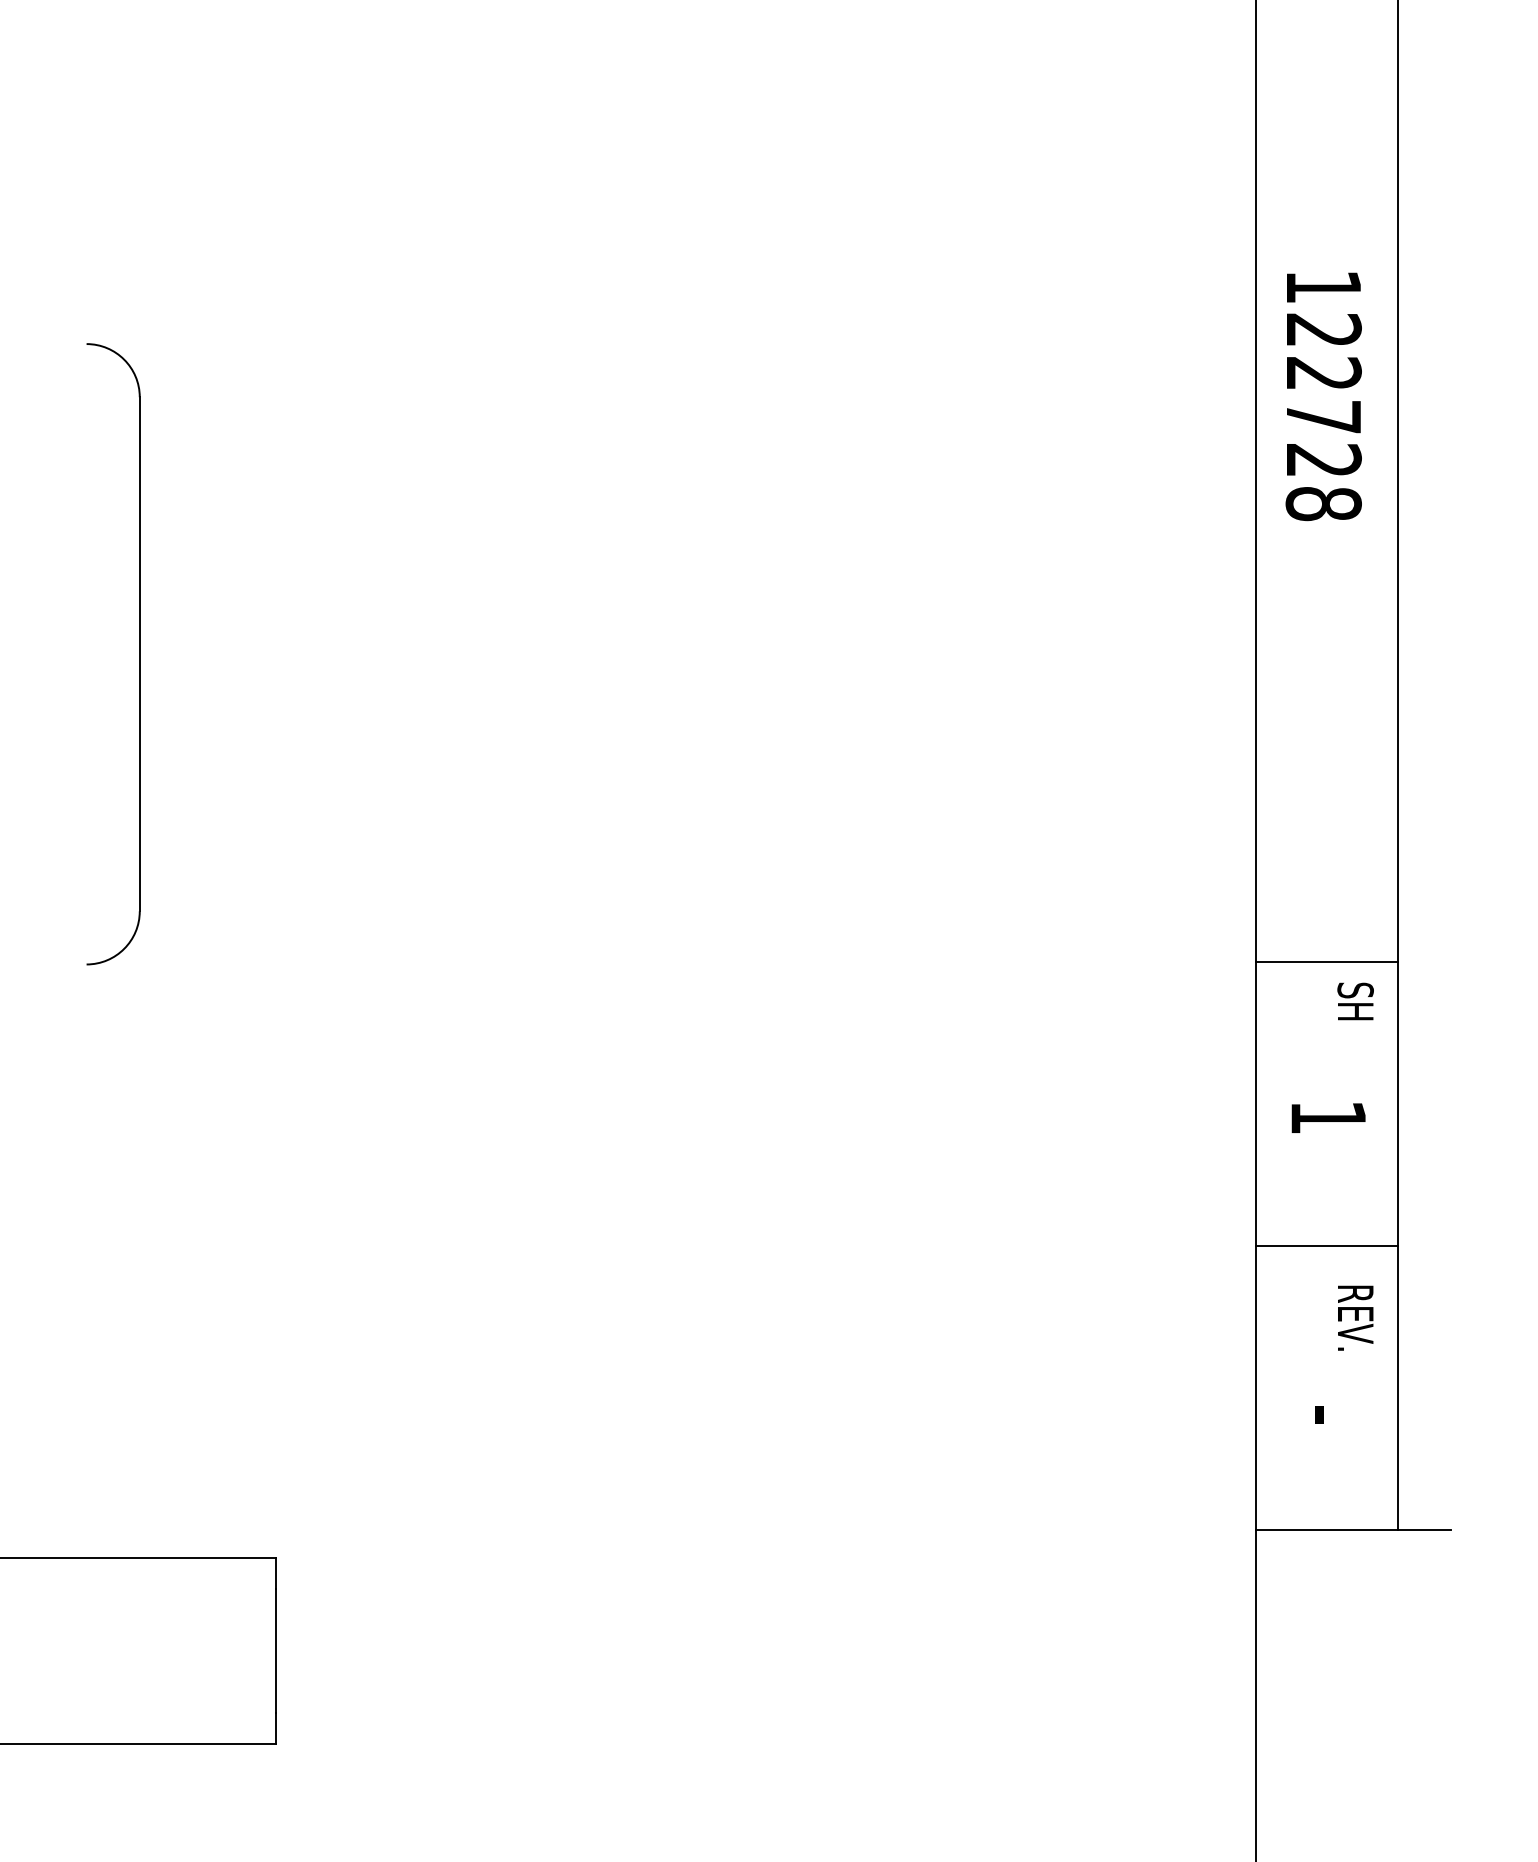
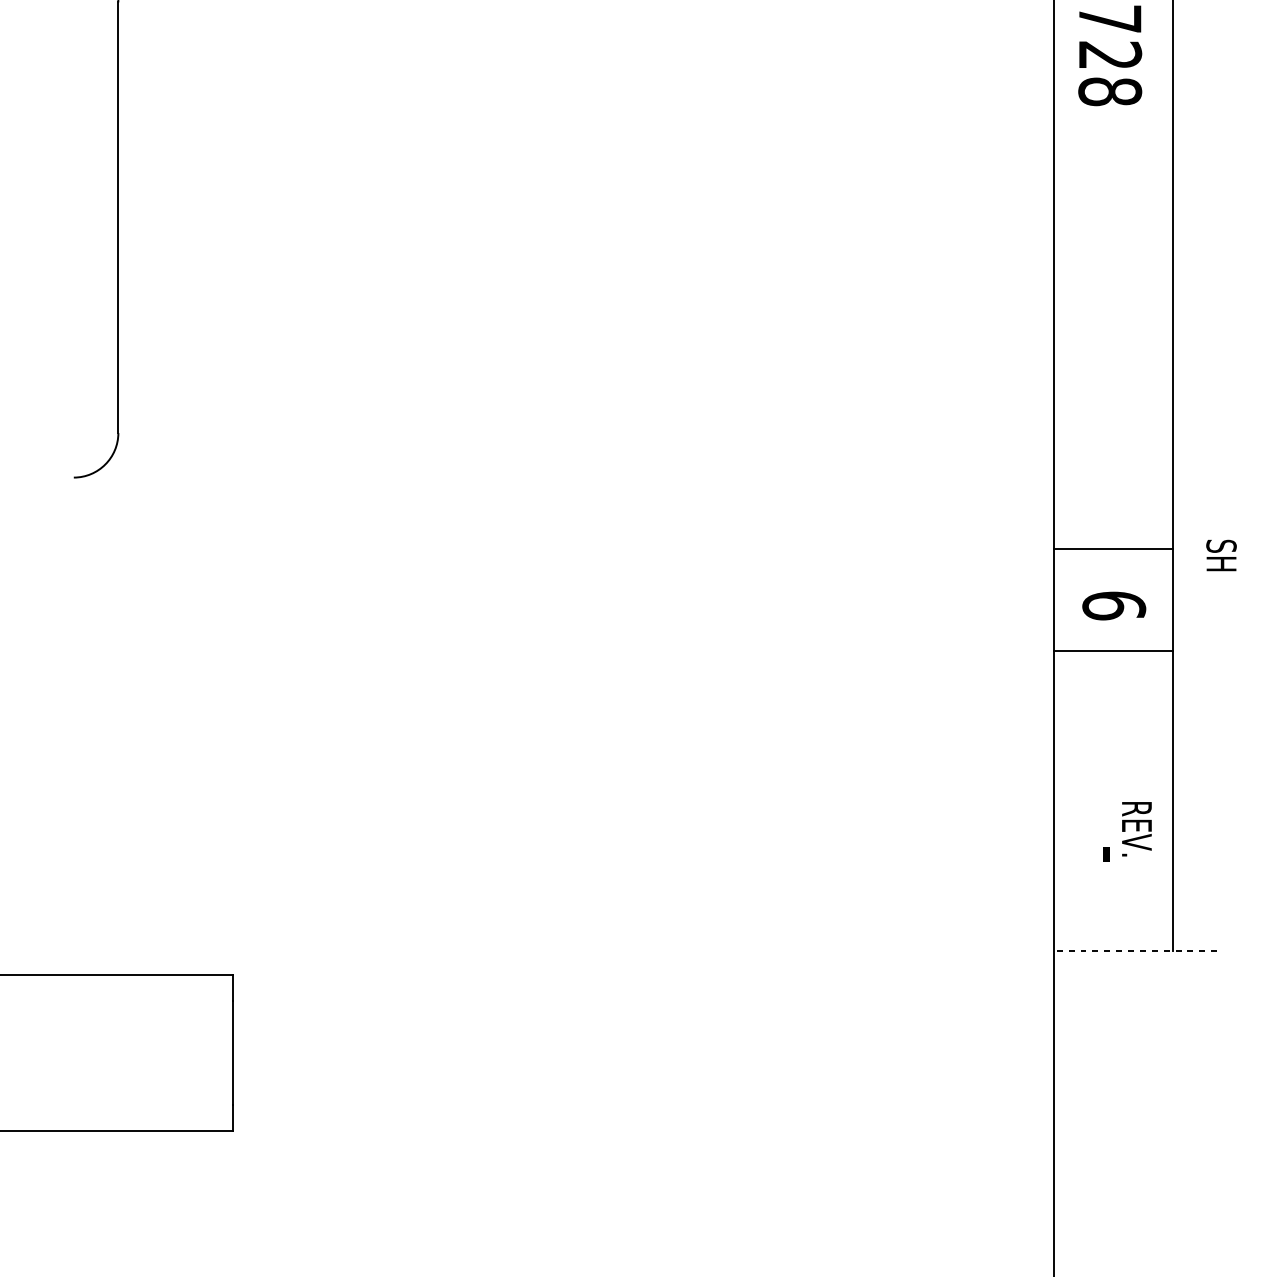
line: (1327, 962) -> (1113, 549), moved
text: (1355, 1001) -> (1221, 555), moved
text: (1328, 1117) -> (1114, 605), 1 -> 6
line: (1327, 1245) -> (1113, 650), moved
text: (1355, 1317) -> (1136, 828), moved
line: (1353, 1529) -> (1135, 950), solid -> dashed

